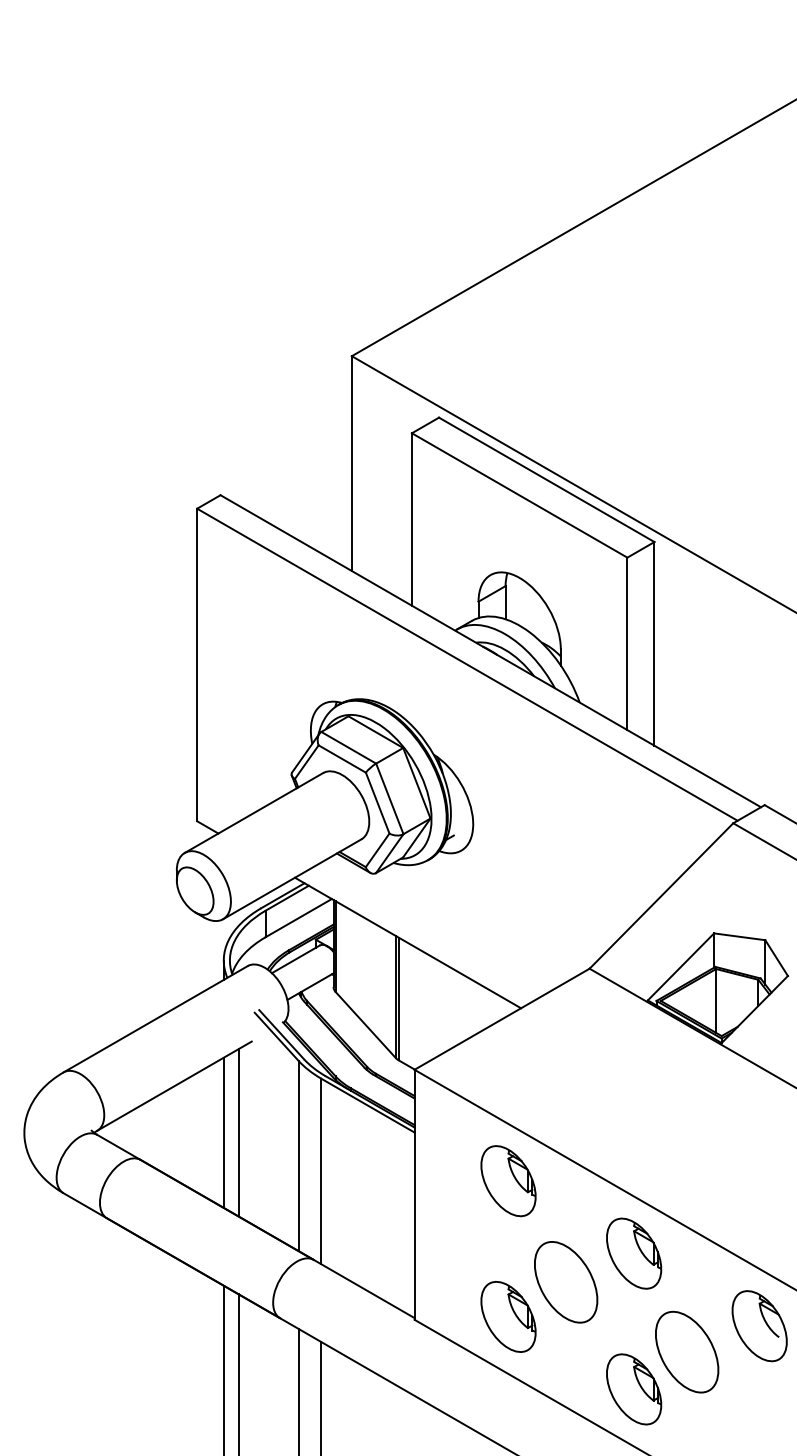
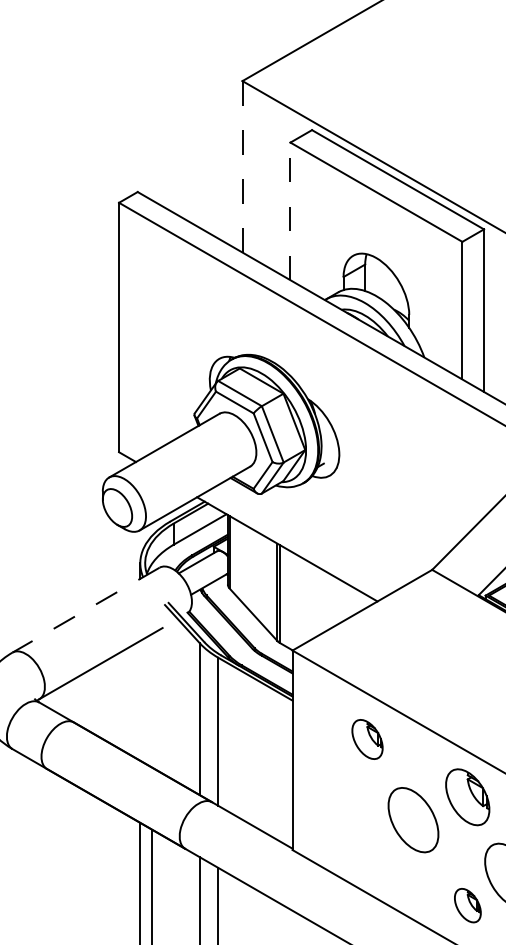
line: (351, 463) -> (242, 166), solid -> dashed
line: (411, 519) -> (290, 211), solid -> dashed
line: (155, 1019) -> (85, 610), solid -> dashed
line: (223, 1132) -> (140, 700), removed
line: (238, 1132) -> (152, 700), removed
part: (508, 1181) -> (367, 739), size x0.7
part: (508, 1316) -> (367, 847), removed
part: (634, 1389) -> (468, 905), size x0.6

